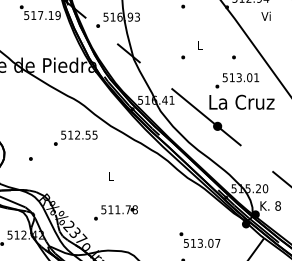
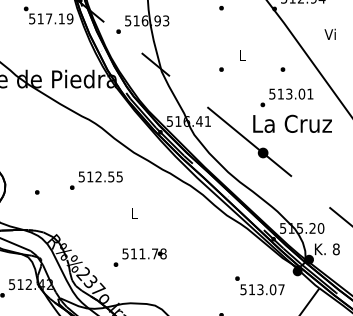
text: (265, 15) -> (329, 33), moved
text: (75, 137) -> (96, 179), moved
text: (199, 239) -> (259, 285), moved

